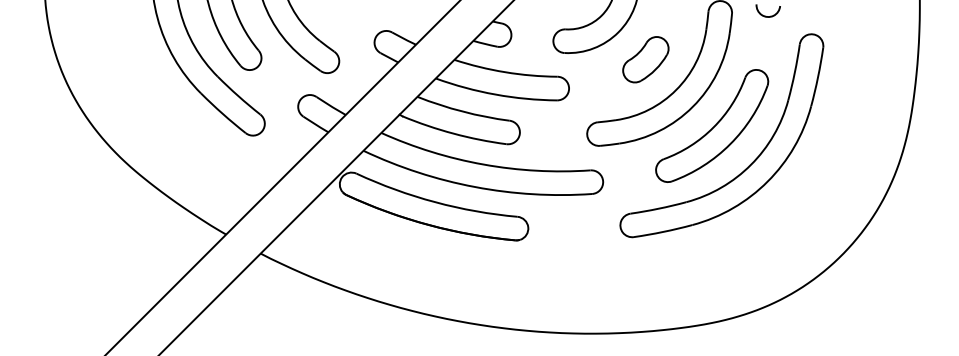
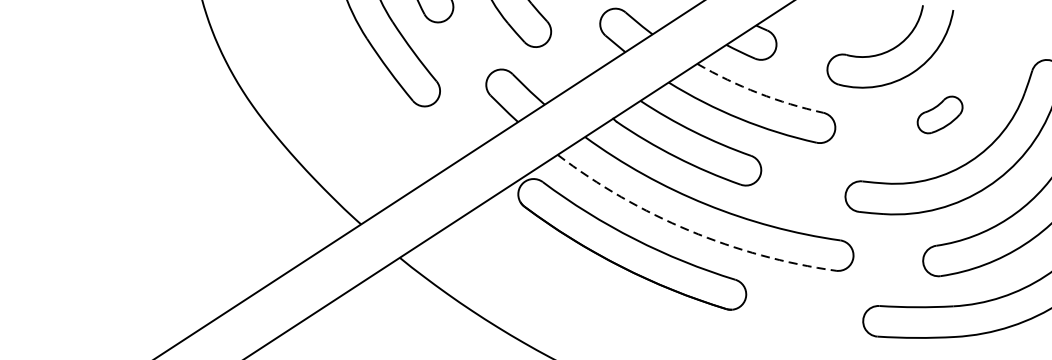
part: (645, 59) -> (939, 114), size x0.7
arc: (505, 72) -> (758, 93), solid -> dashed
arc: (475, 187) -> (689, 231), solid -> dashed

